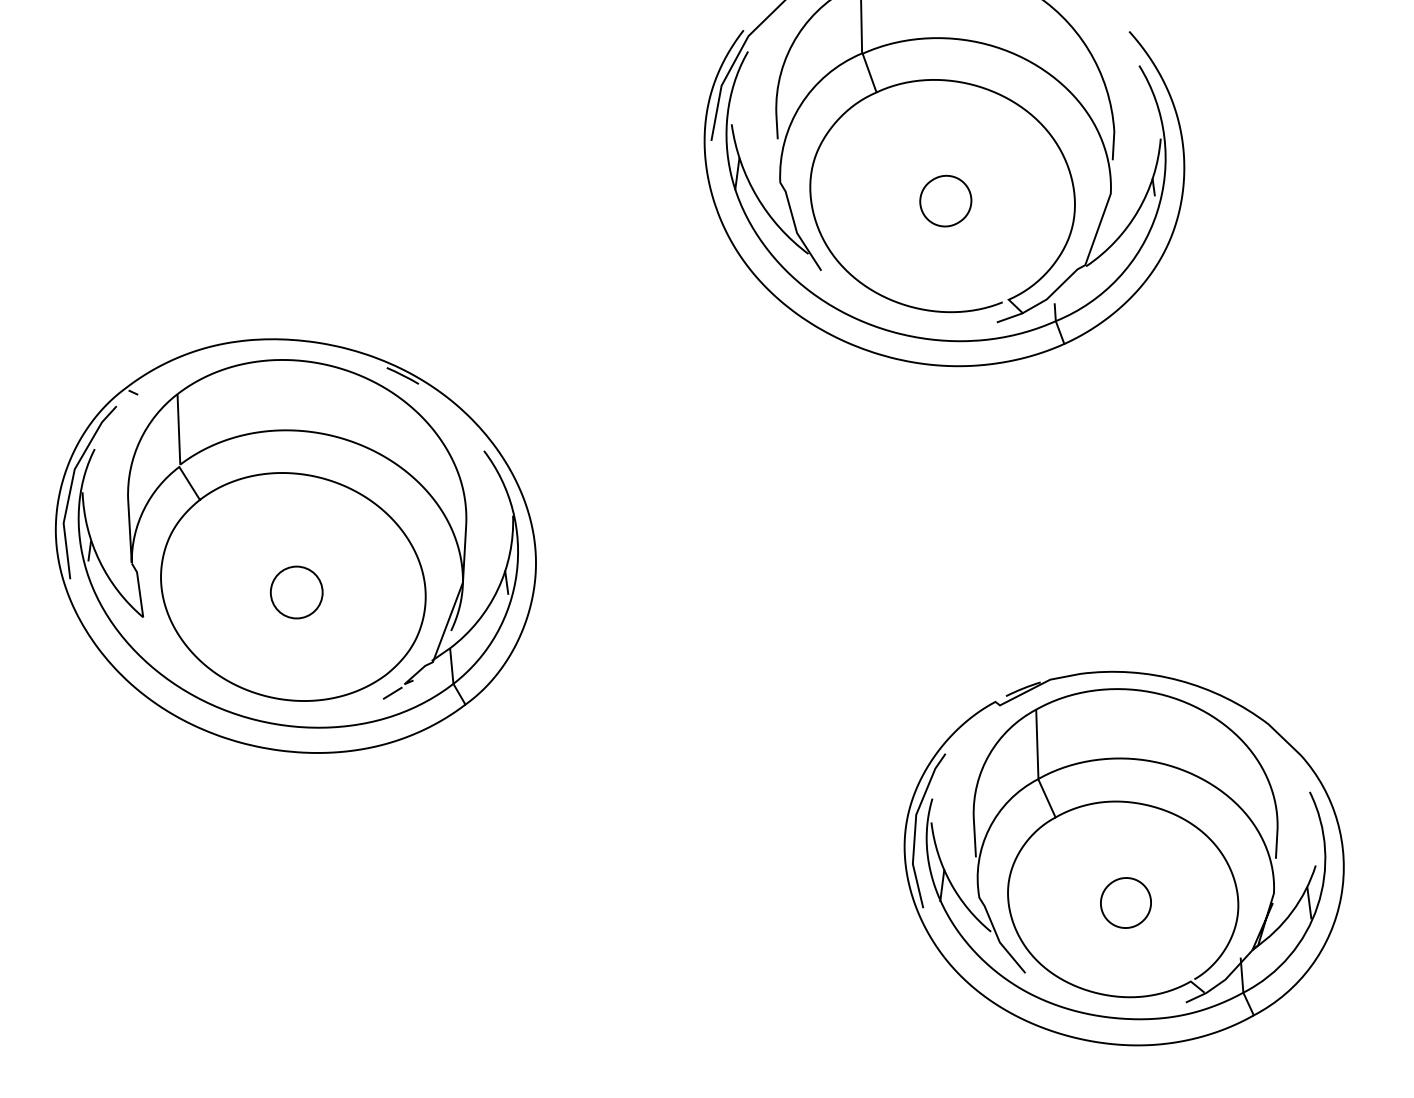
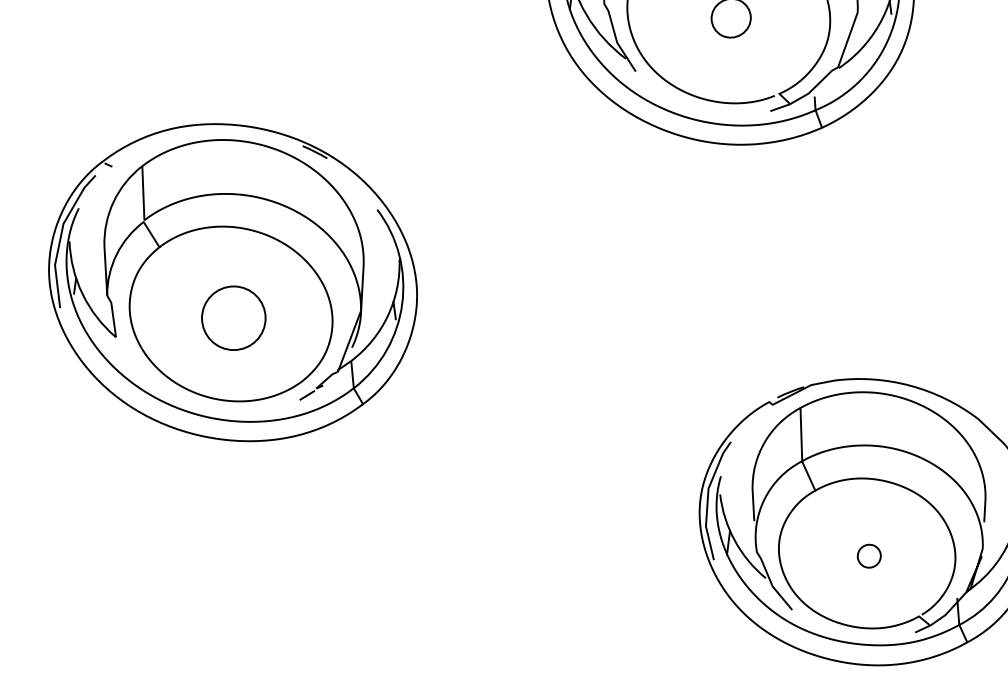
circle: (296, 592) -> (233, 318), size x1.6
part: (1125, 902) -> (868, 555), size x0.6

